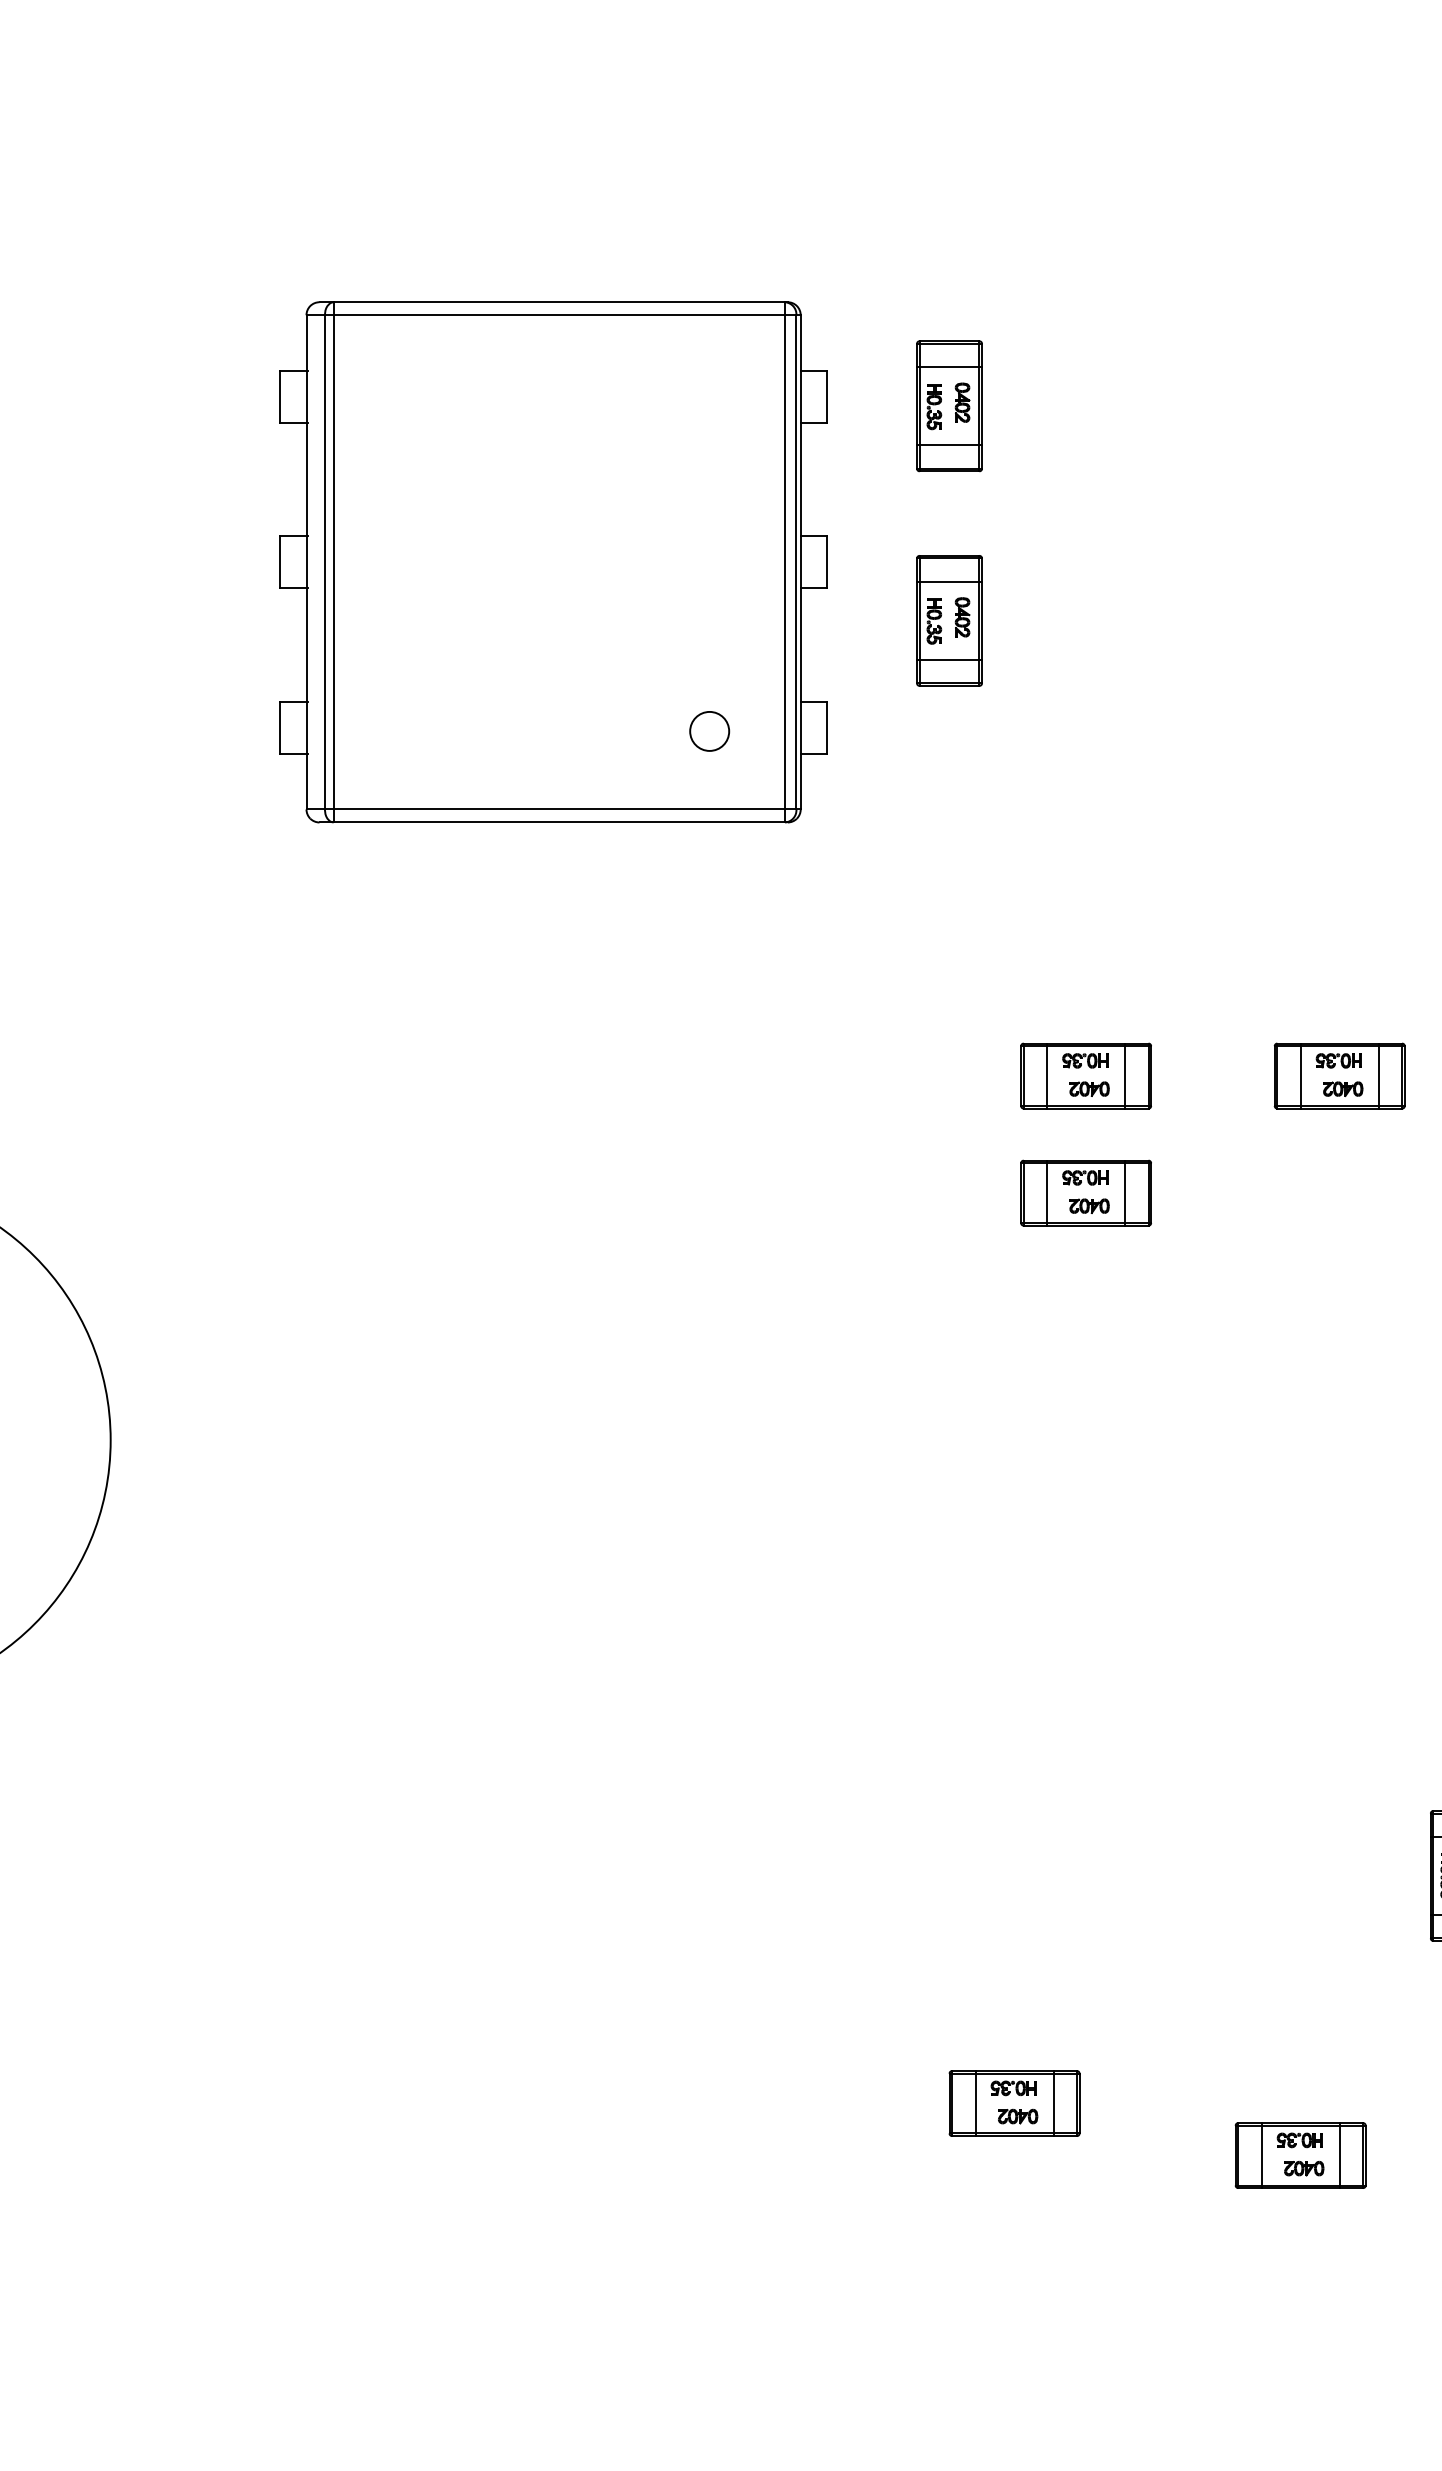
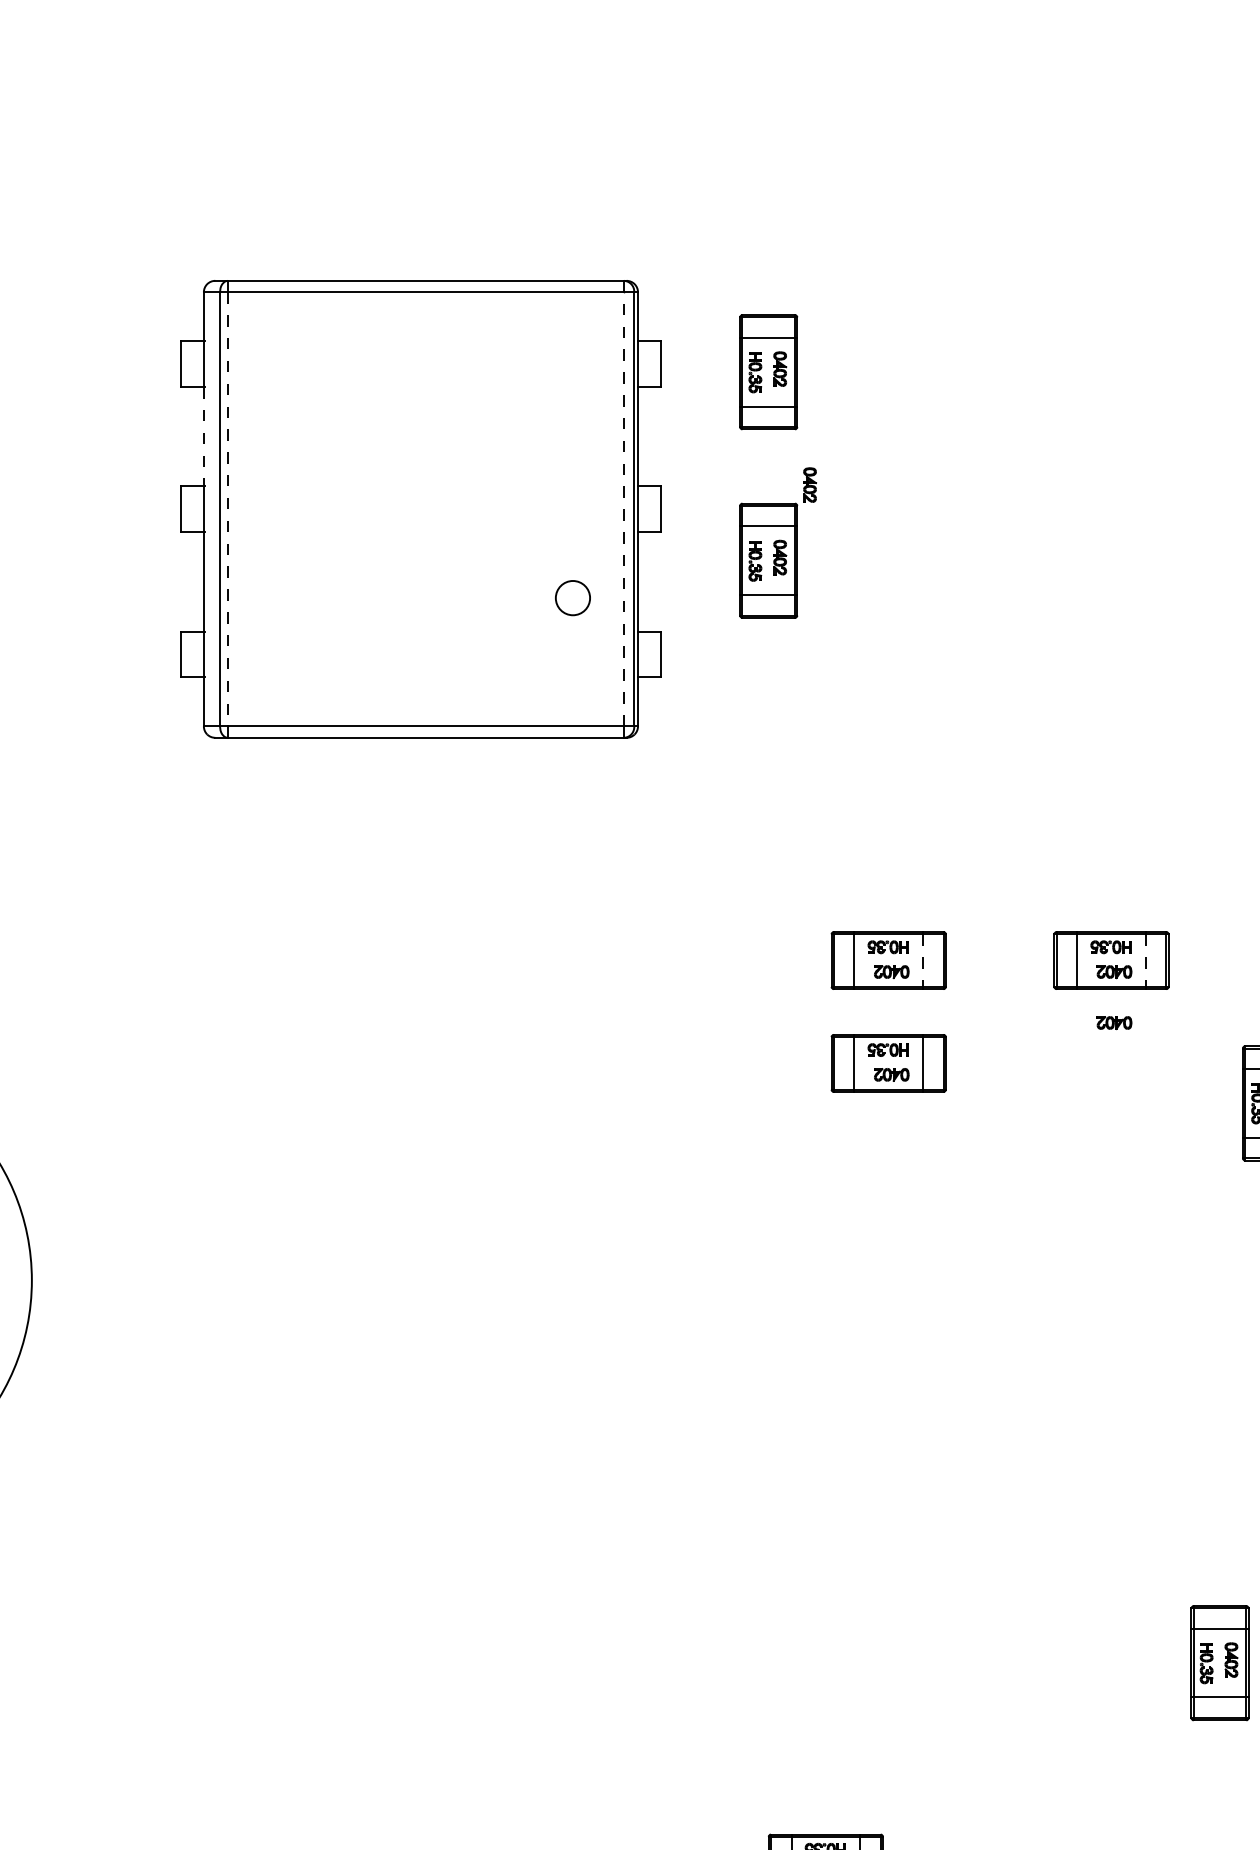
line: (306, 479) -> (203, 436), solid -> dashed
part: (996, 534) -> (809, 484), added
line: (785, 561) -> (624, 508), solid -> dashed
line: (333, 562) -> (227, 509), solid -> dashed
circle: (709, 731) -> (572, 598), moved
line: (1125, 1076) -> (923, 960), solid -> dashed
line: (1378, 1076) -> (1145, 960), solid -> dashed
part: (1343, 1147) -> (1114, 1023), added

